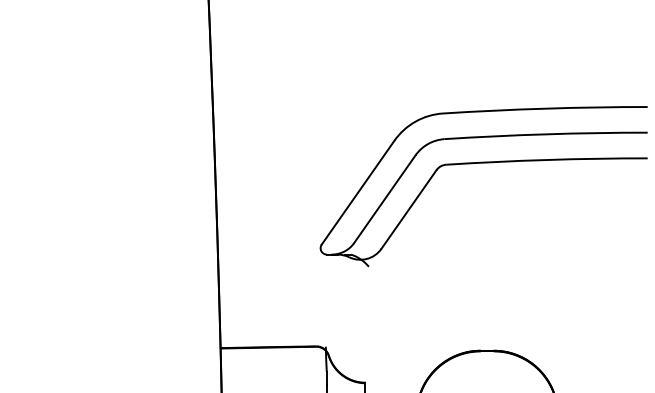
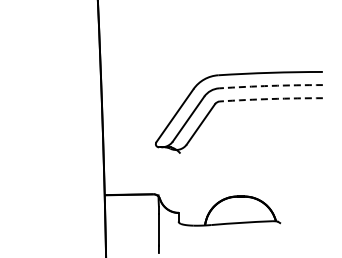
arc: (545, 133) -> (270, 85), solid -> dashed
arc: (547, 160) -> (271, 99), solid -> dashed

